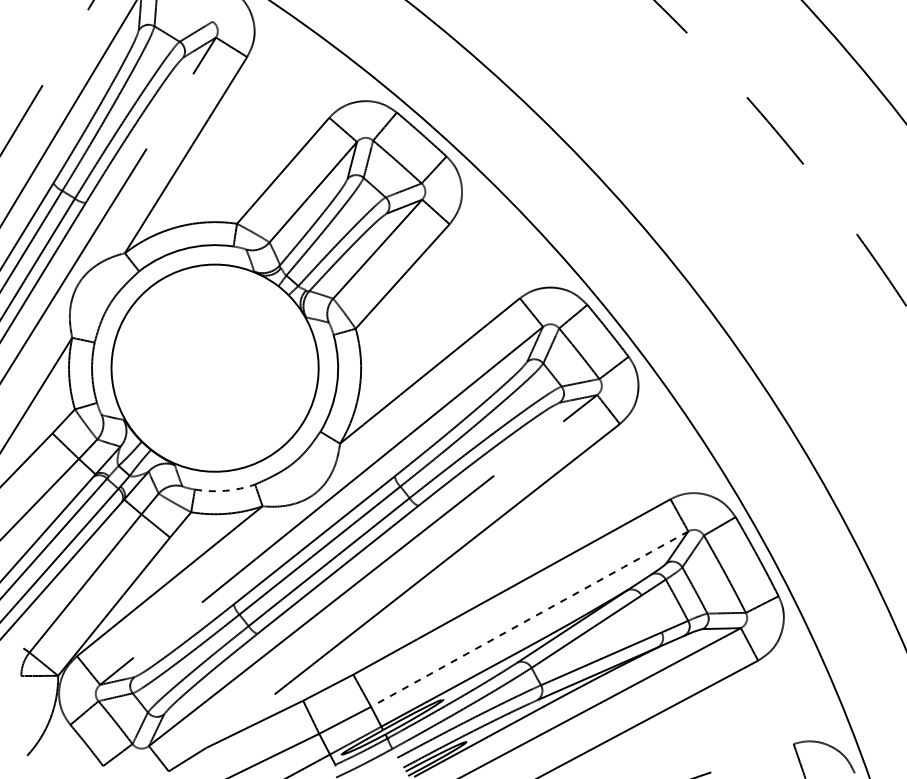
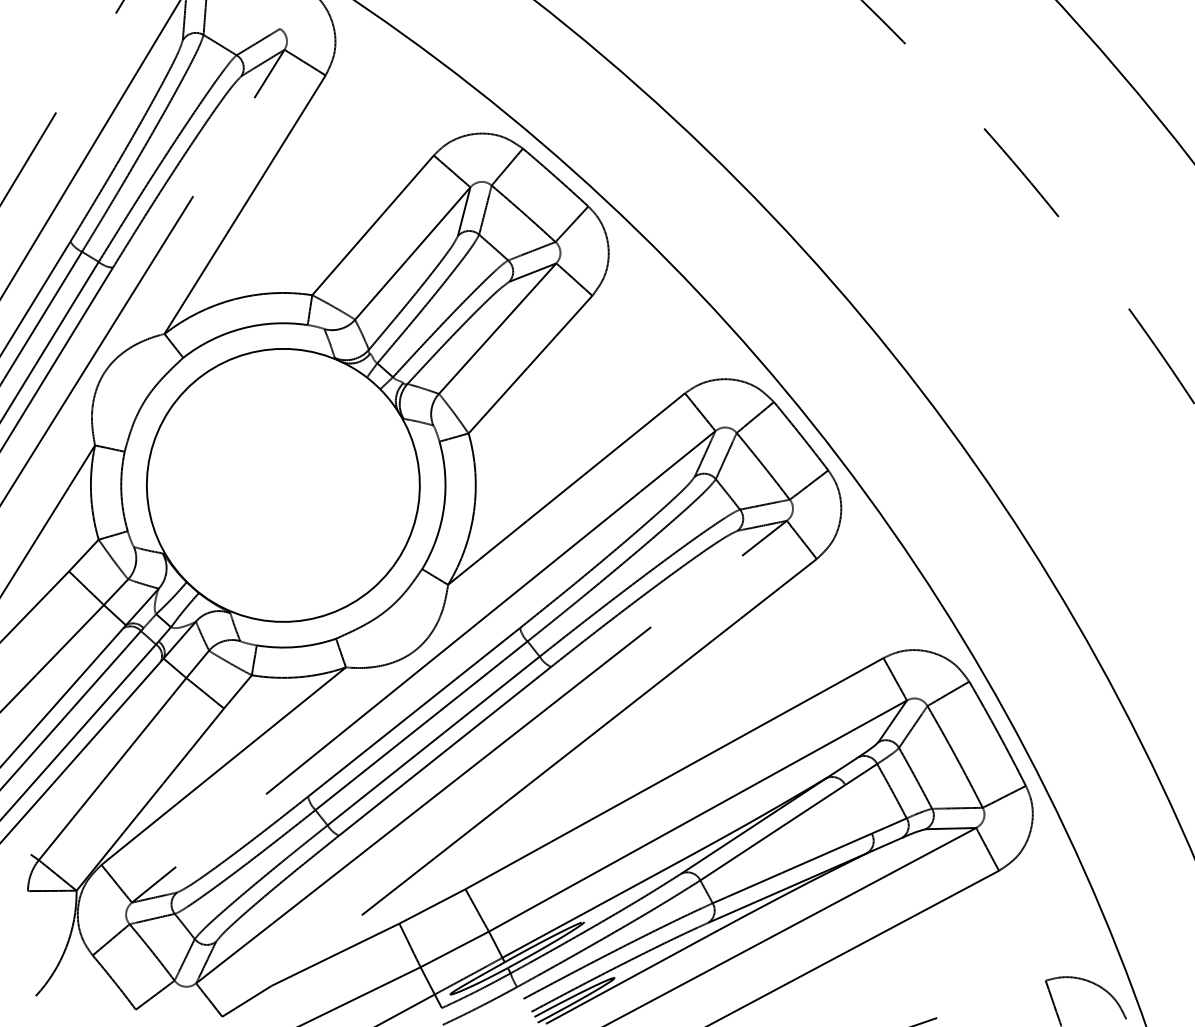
arc: (225, 490) -> (297, 646), dashed -> solid
line: (529, 619) -> (697, 816), dashed -> solid

